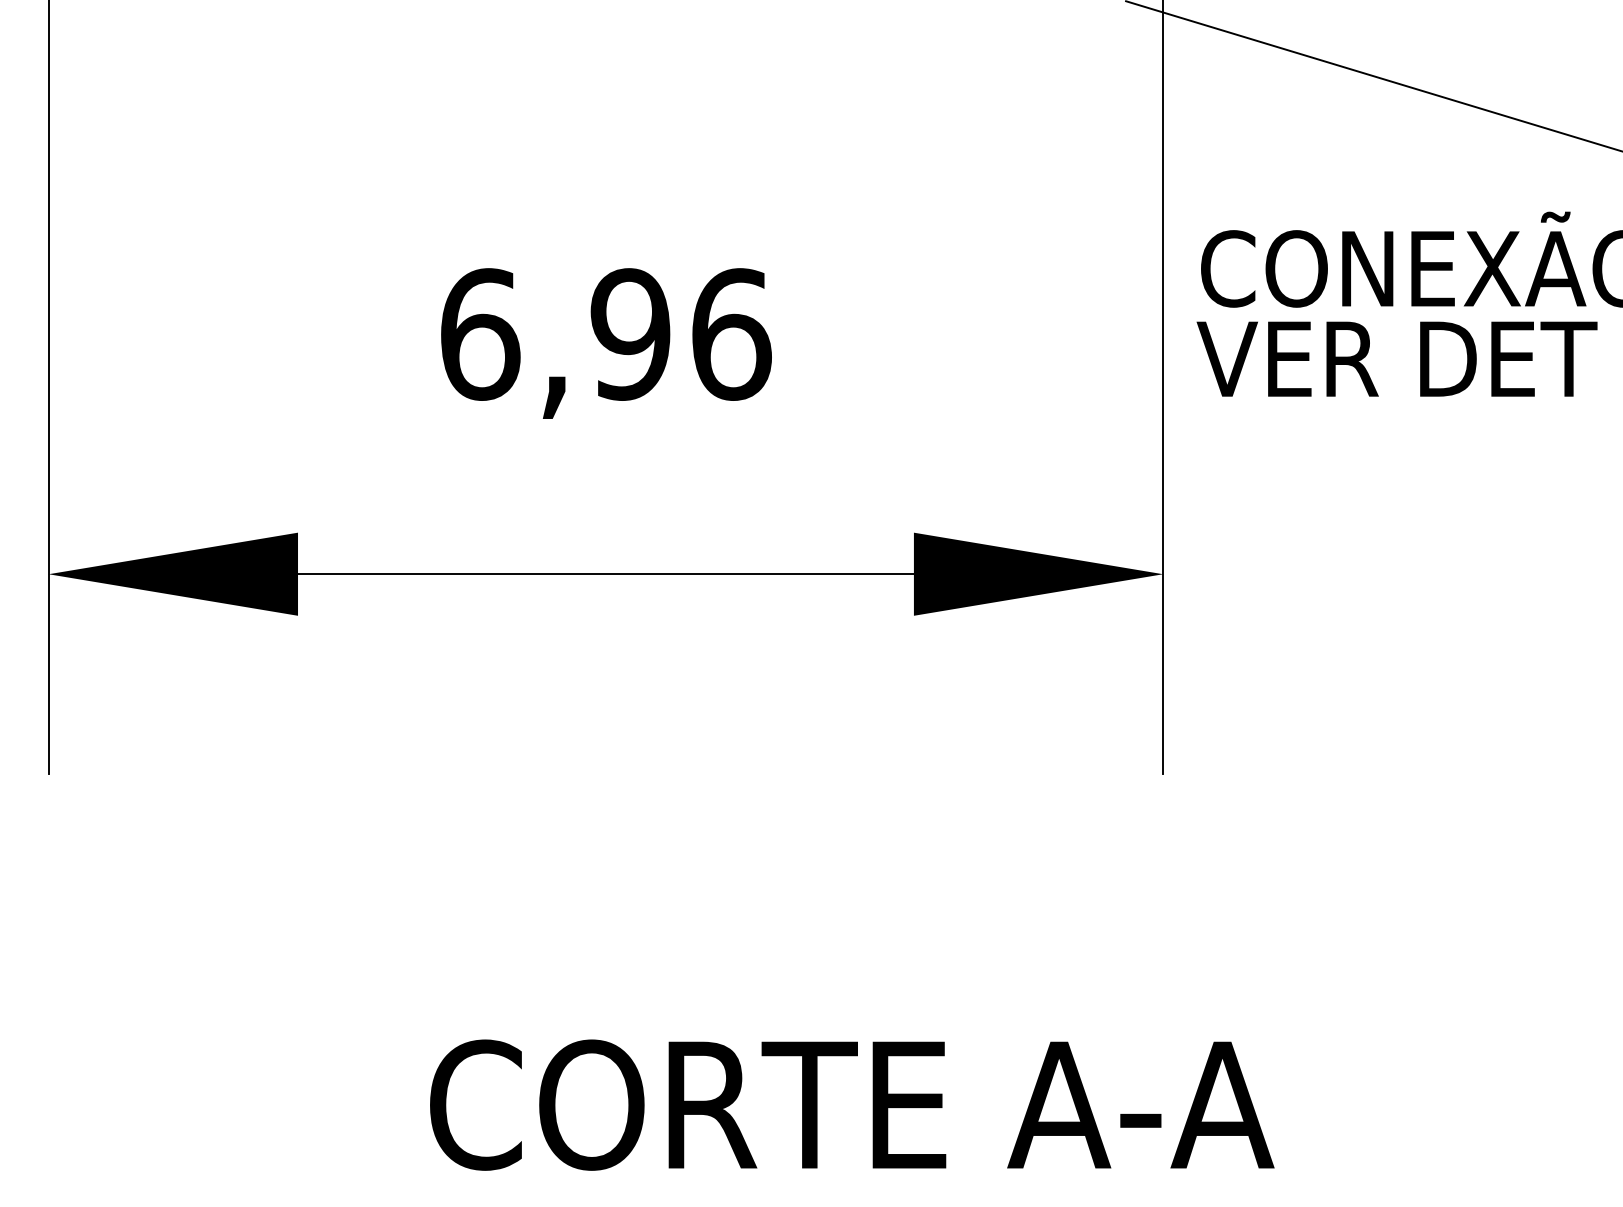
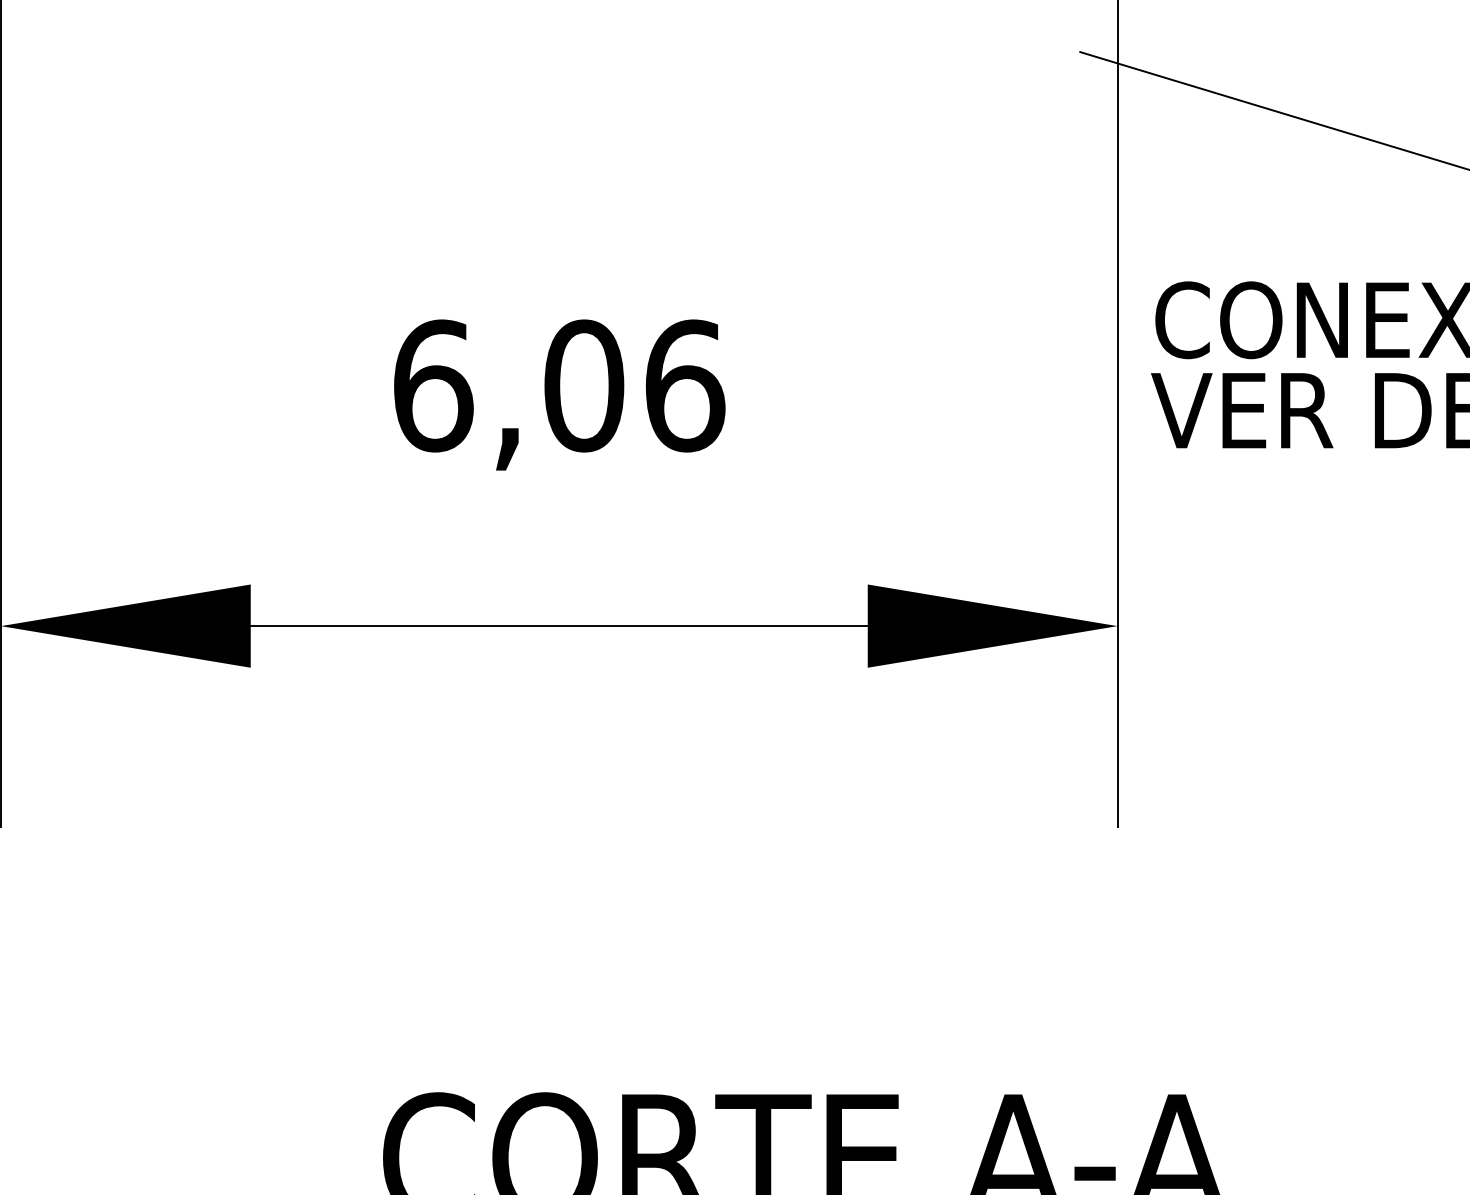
text: (630, 334) -> (583, 385), 6,96 -> 6,06

